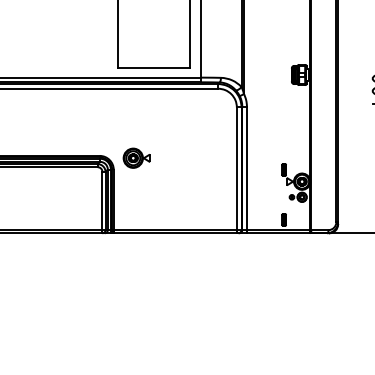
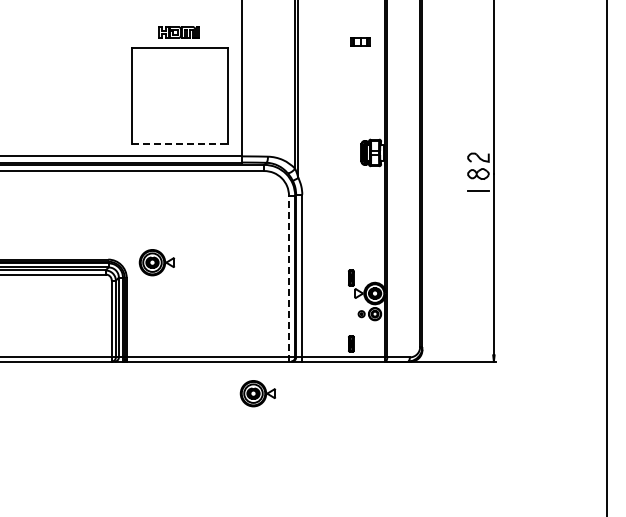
line: (153, 67) -> (179, 143), solid -> dashed
line: (237, 170) -> (289, 278), solid -> dashed
part: (212, 257) -> (257, 393), added

